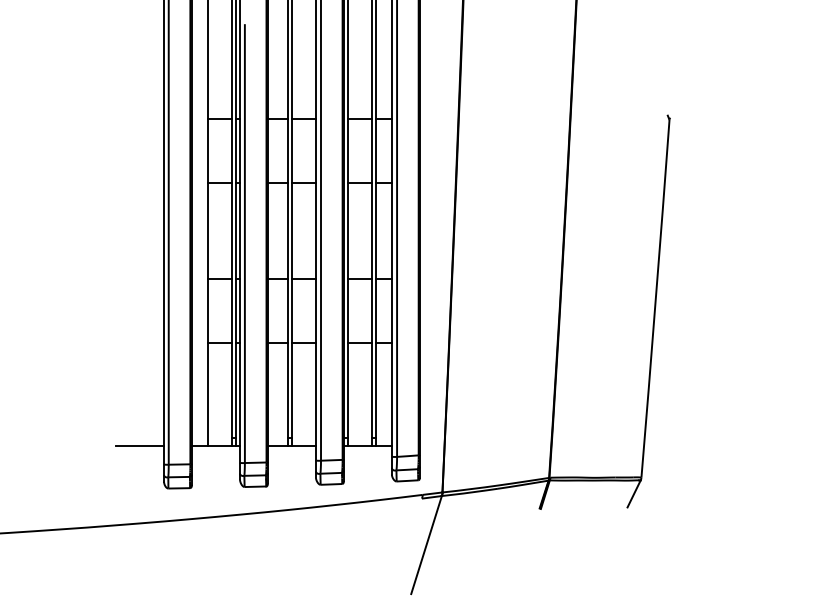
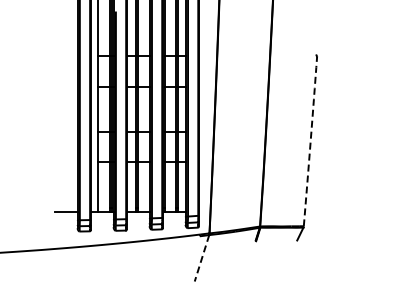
arc: (655, 298) -> (310, 141), solid -> dashed
line: (425, 545) -> (201, 258), solid -> dashed

